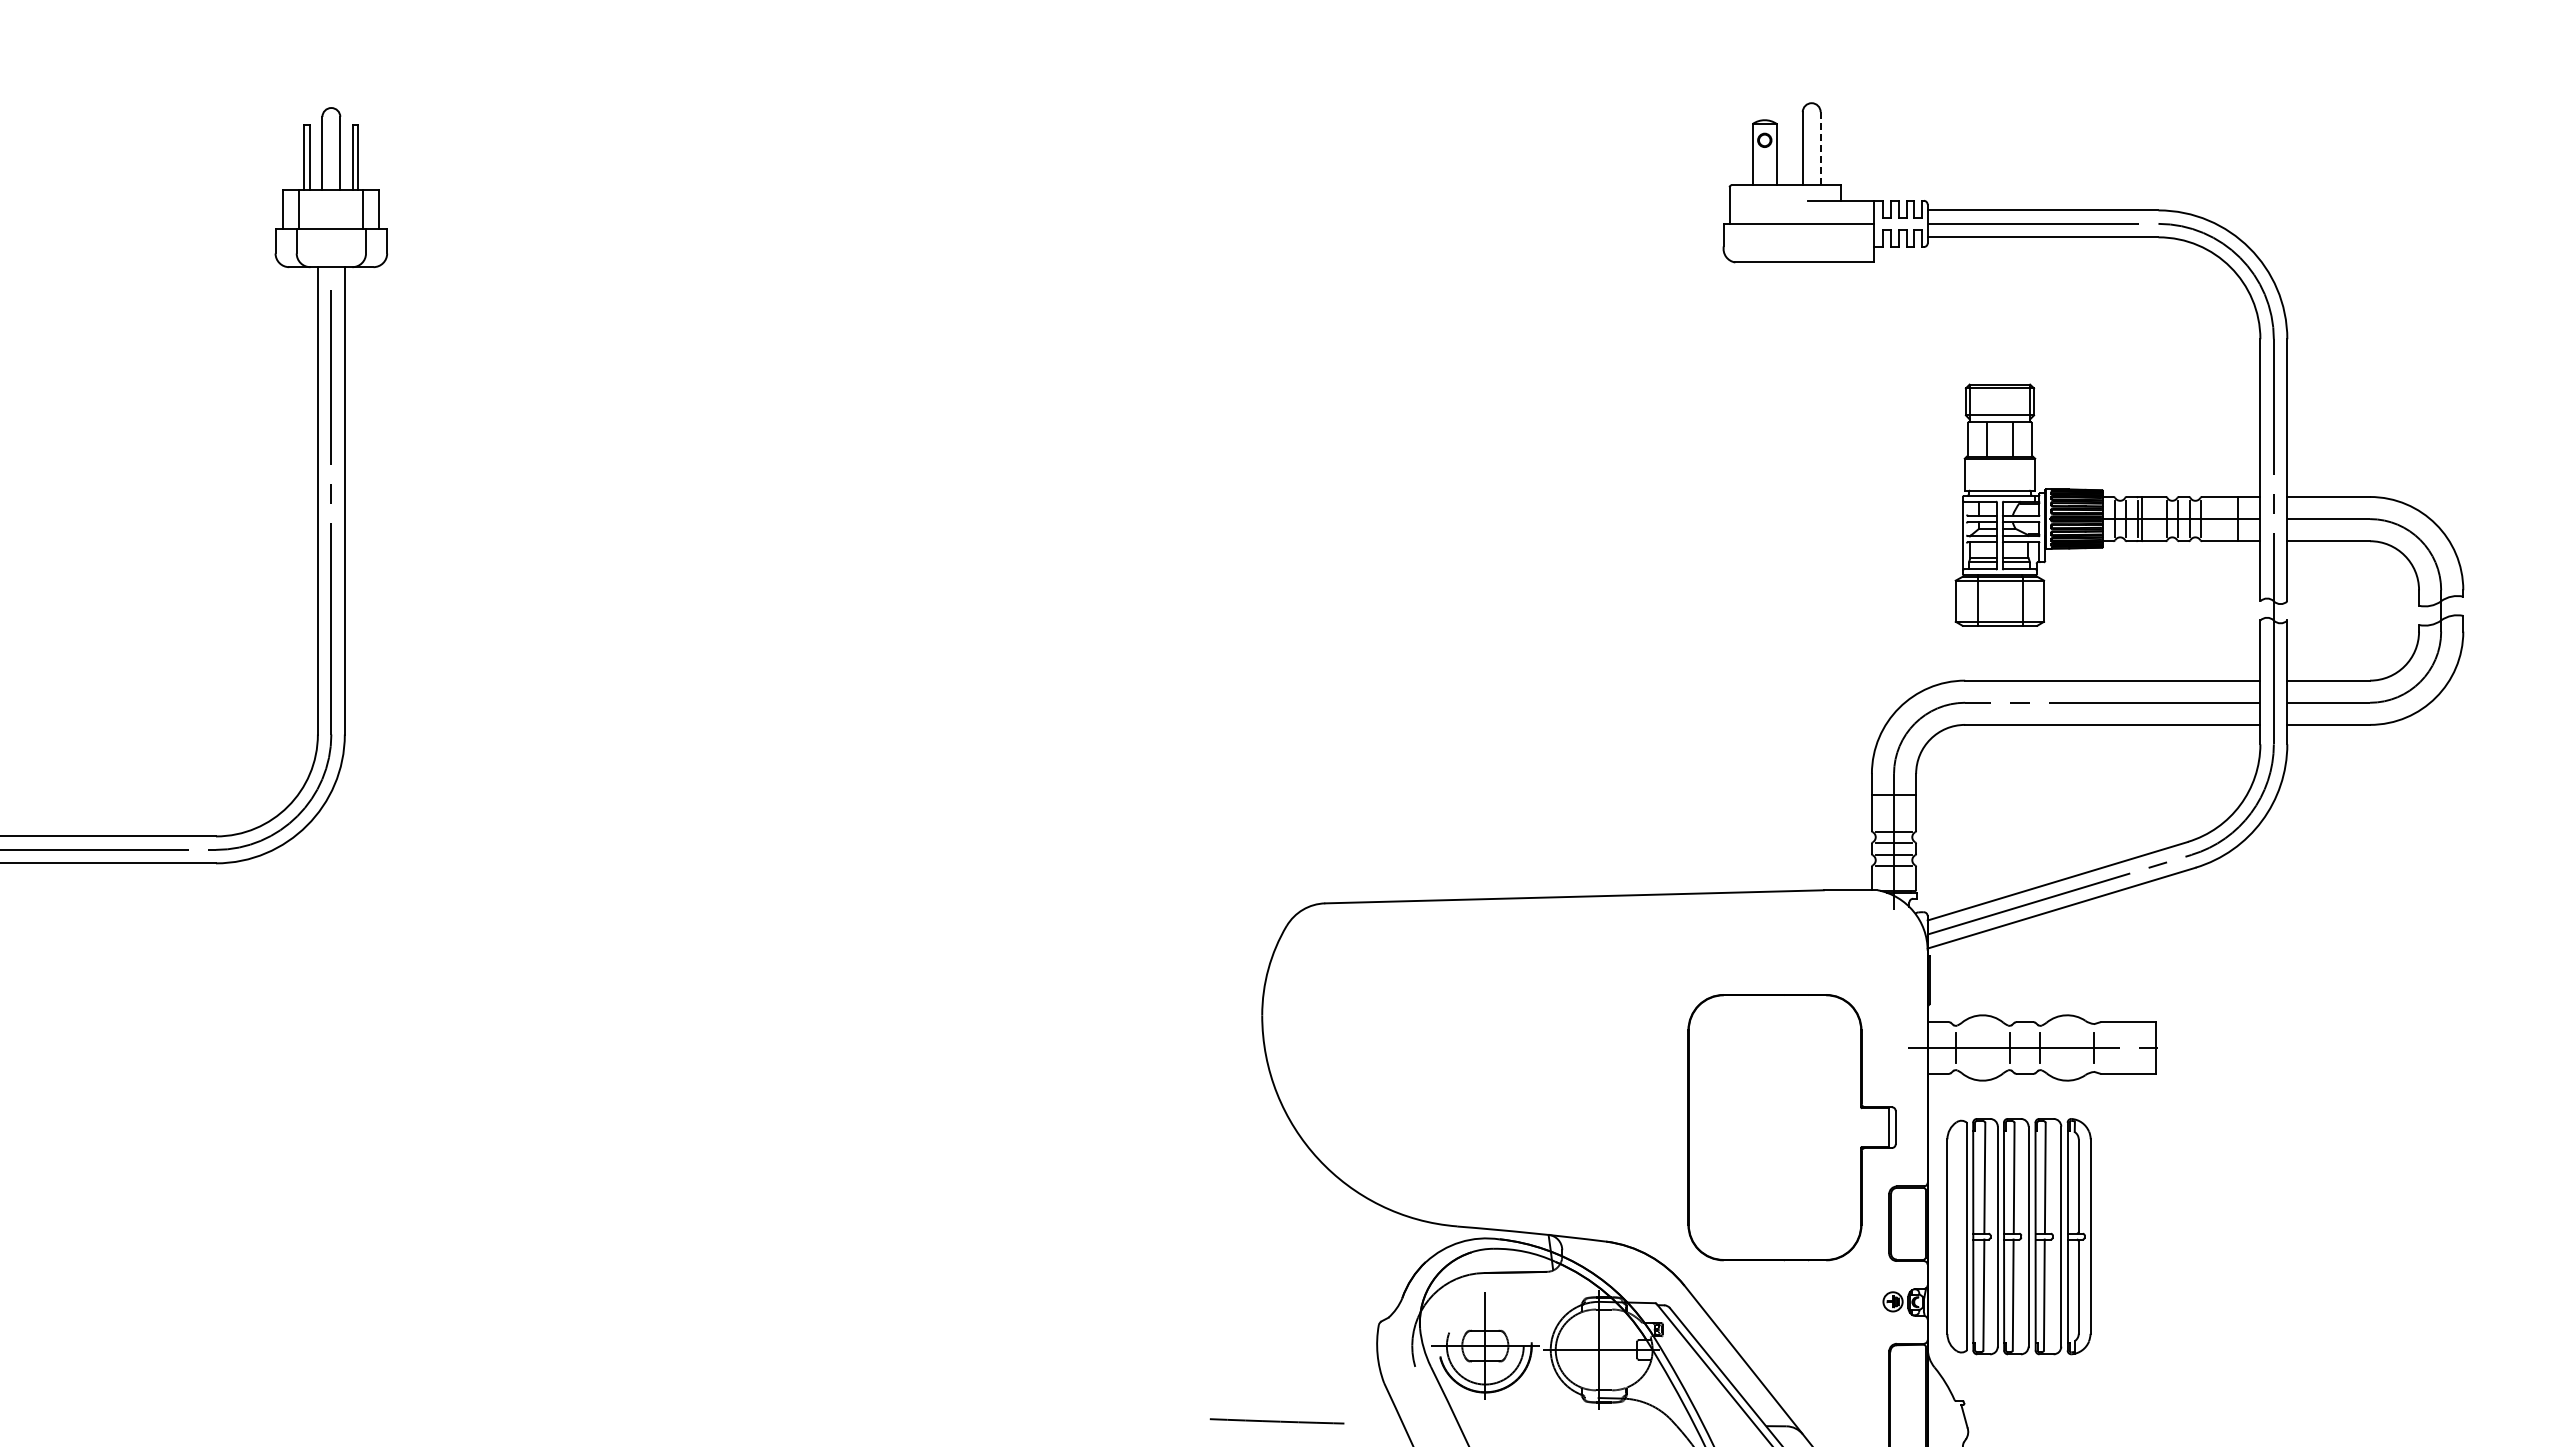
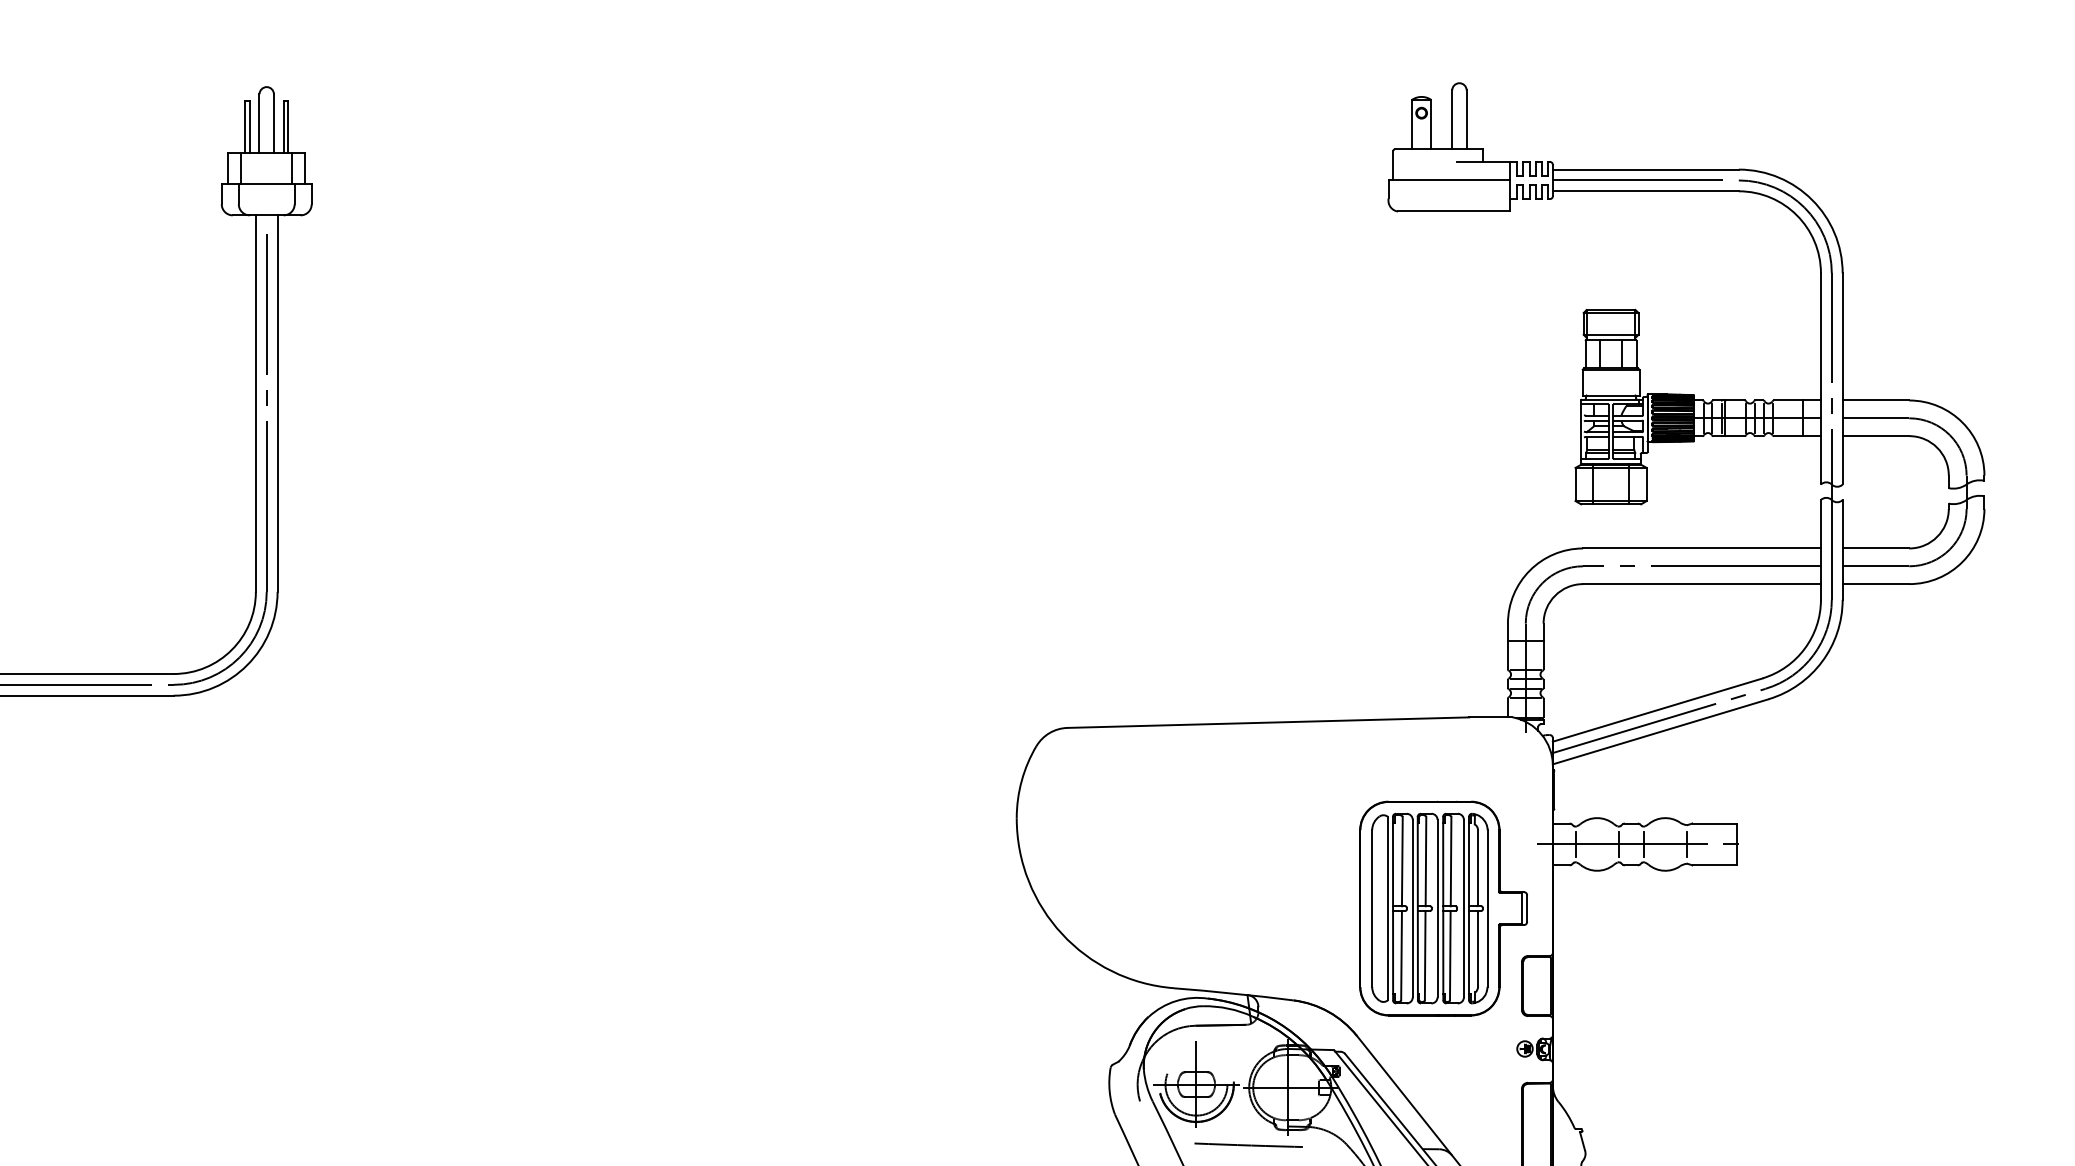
line: (1820, 148) -> (1466, 119), dashed -> solid
part: (2018, 1236) -> (1429, 908), moved
line: (1276, 1421) -> (1248, 1145), moved

